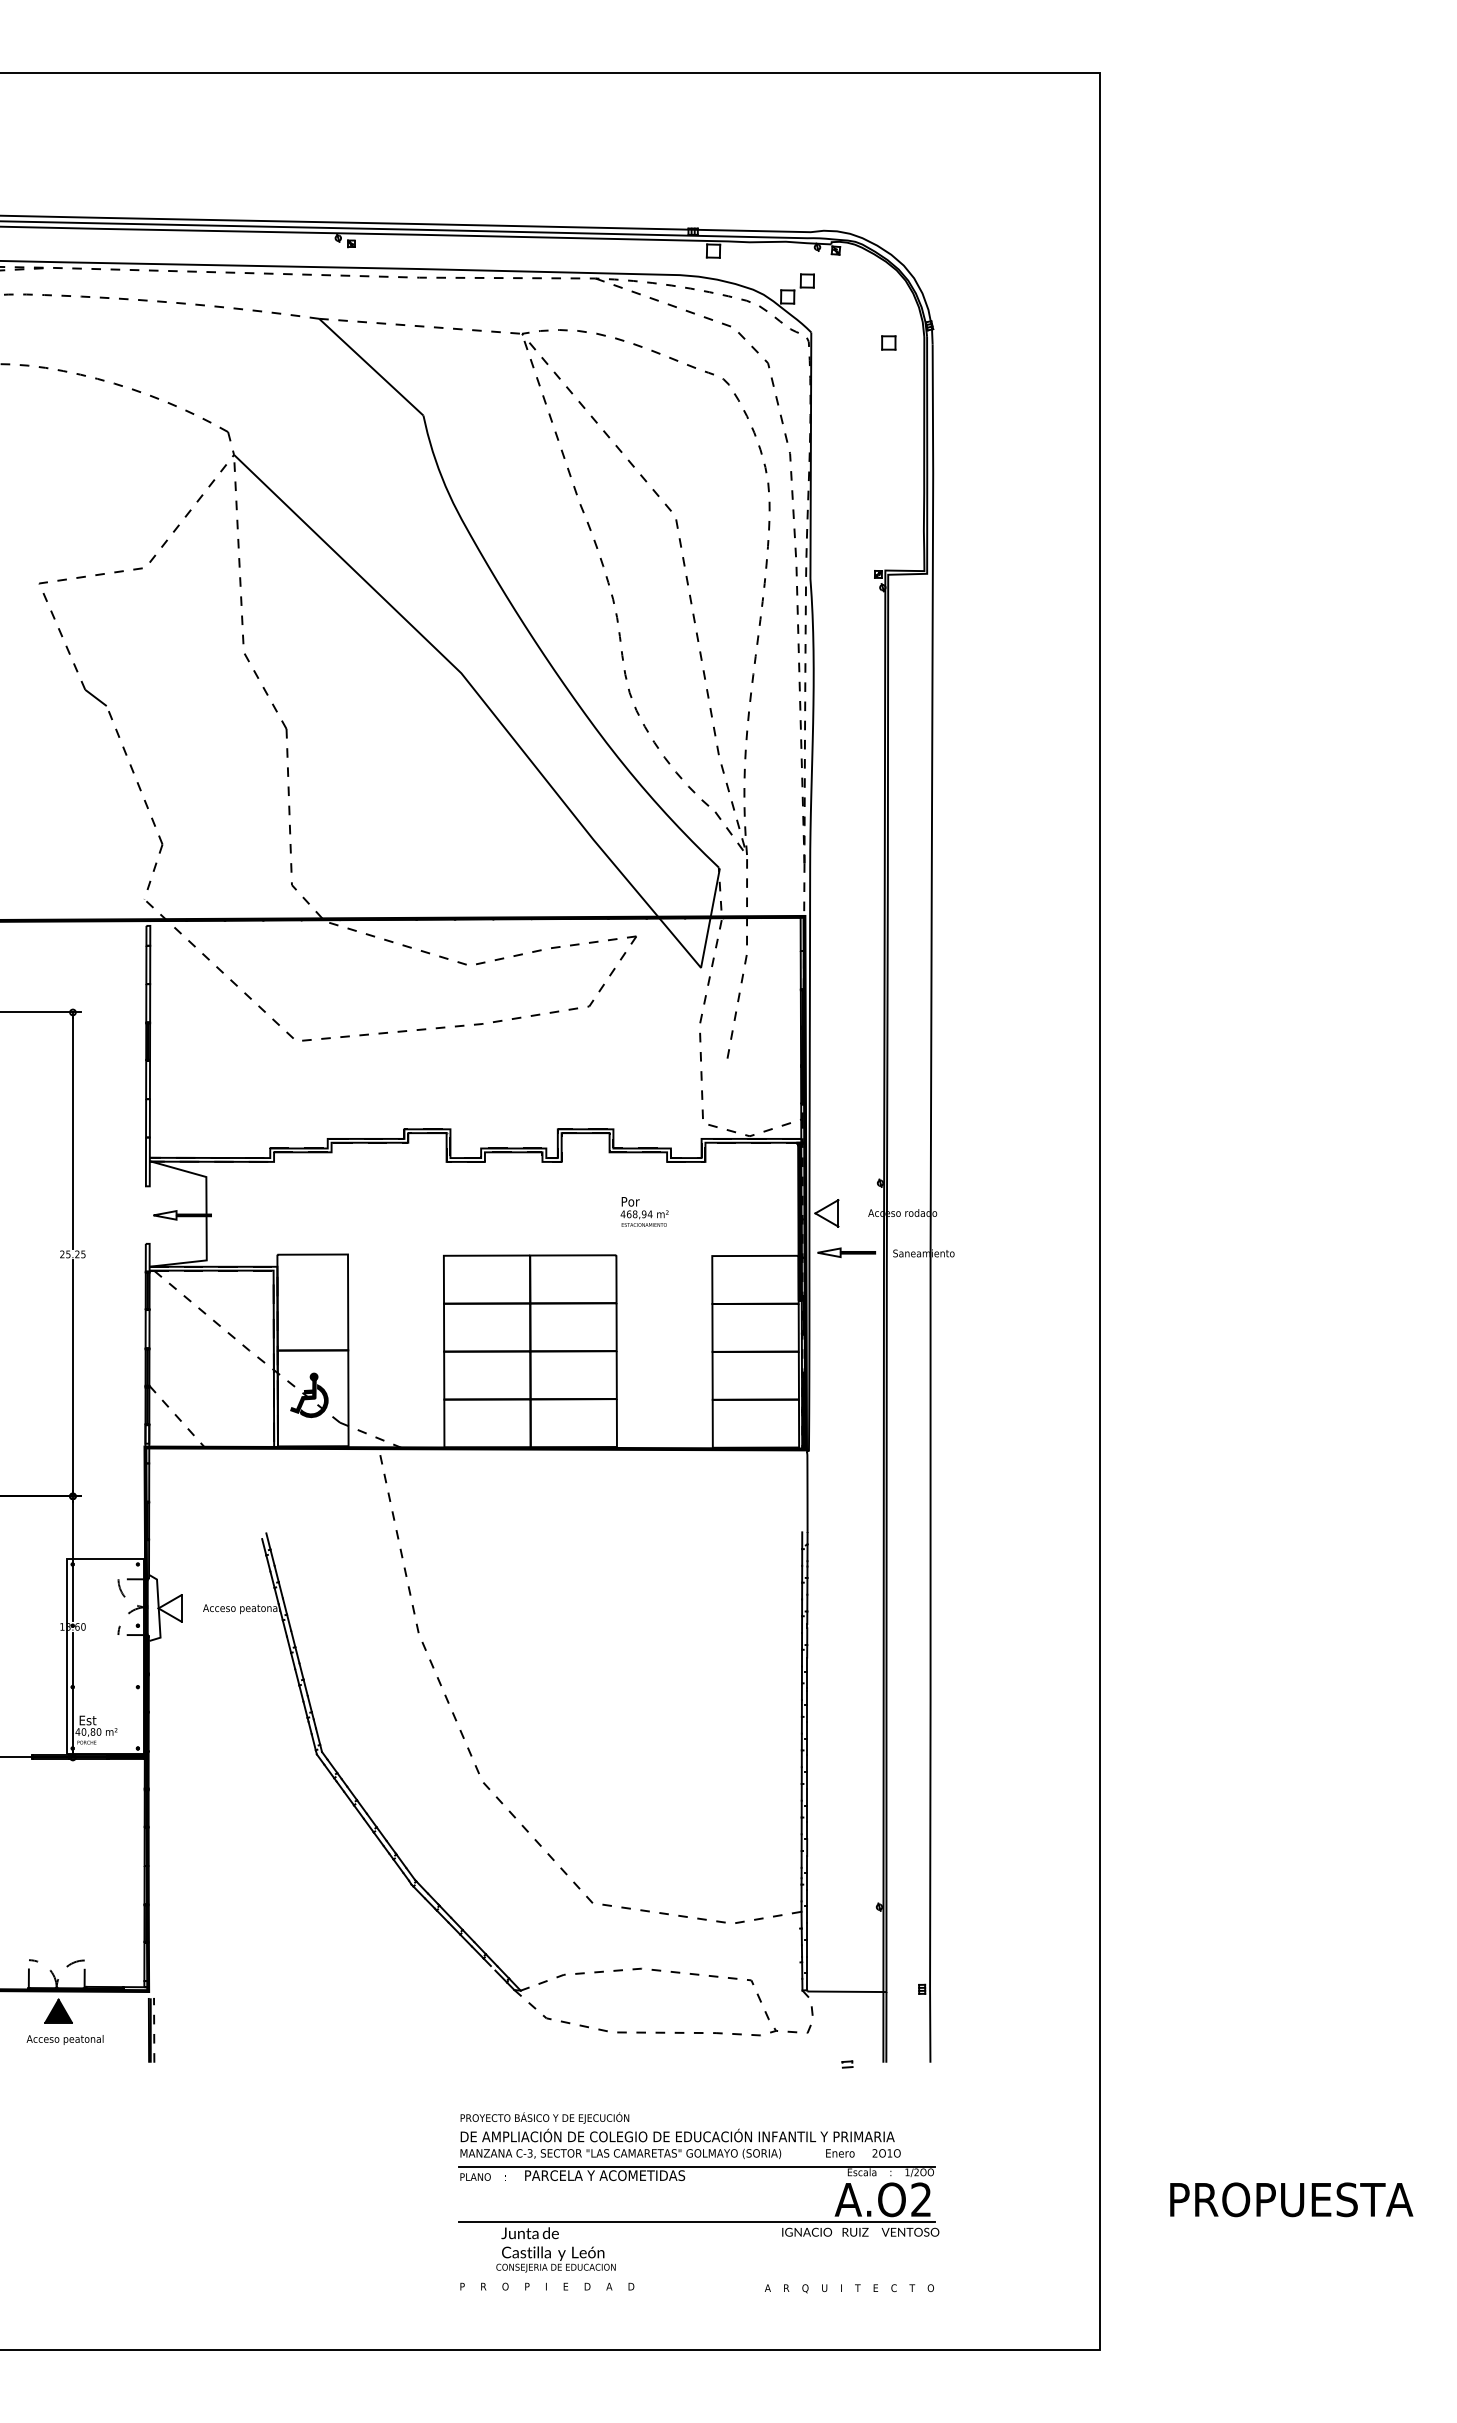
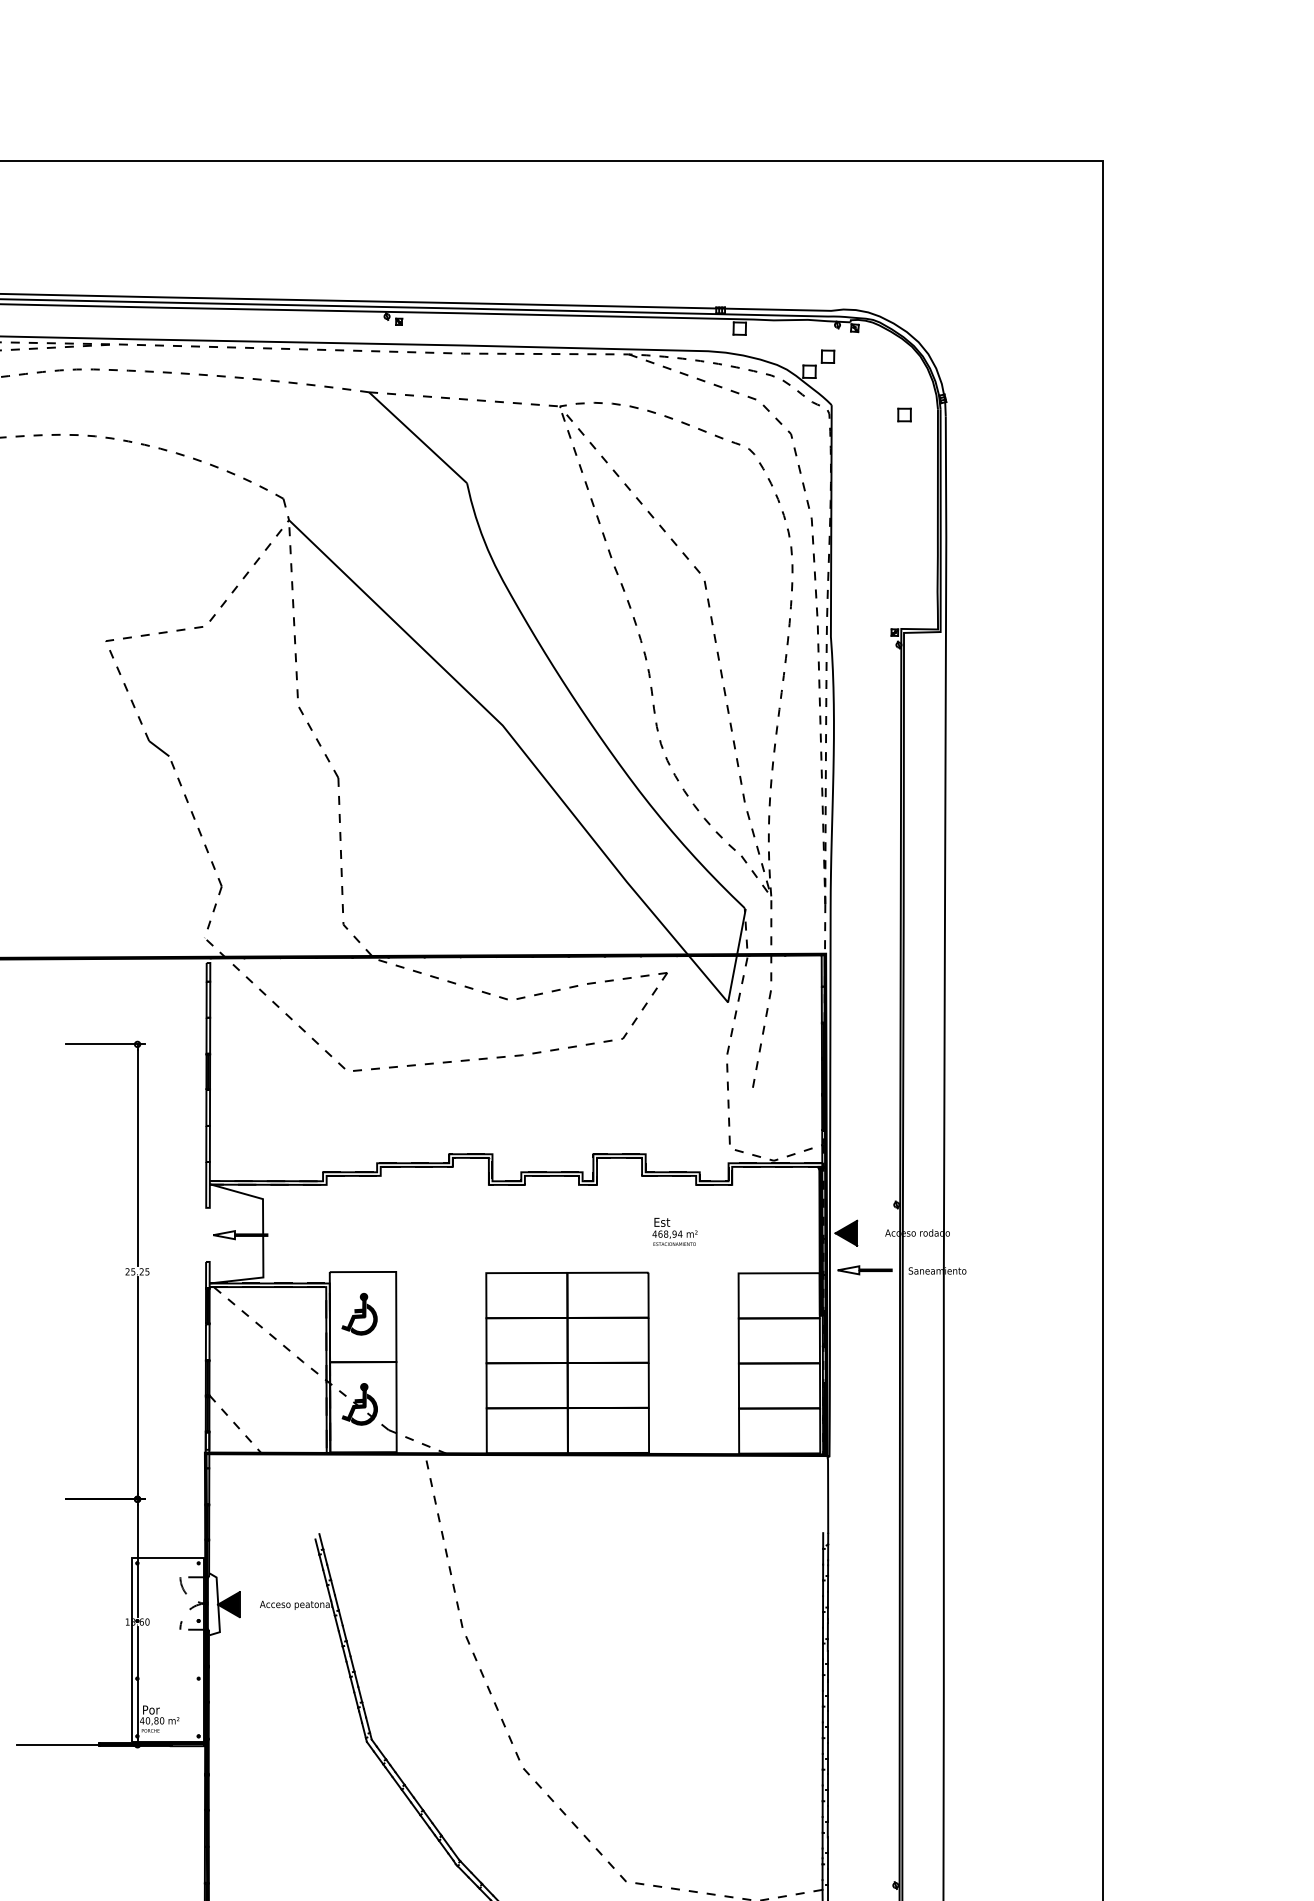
text: (630, 1201) -> (661, 1222), Por -> Est
fill: (826, 1213) -> (845, 1233), added
part: (309, 1299) -> (359, 1314), added
fill: (169, 1608) -> (228, 1604), added
text: (87, 1720) -> (151, 1710), Est -> Por

